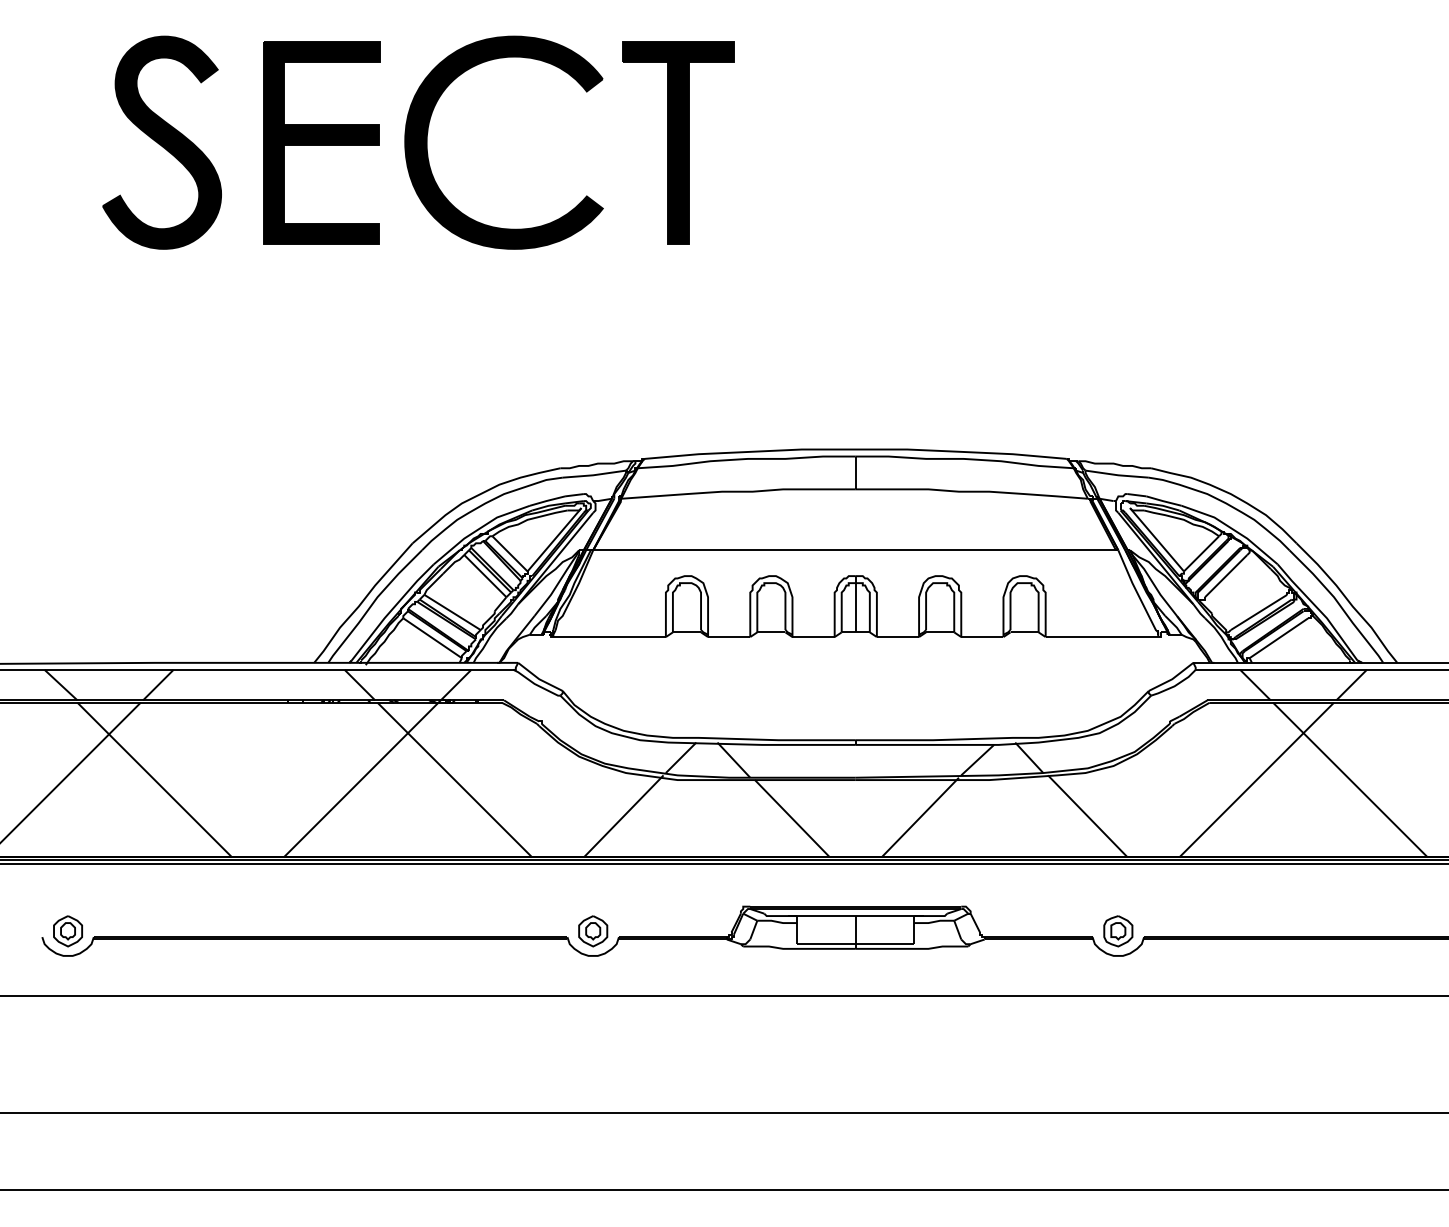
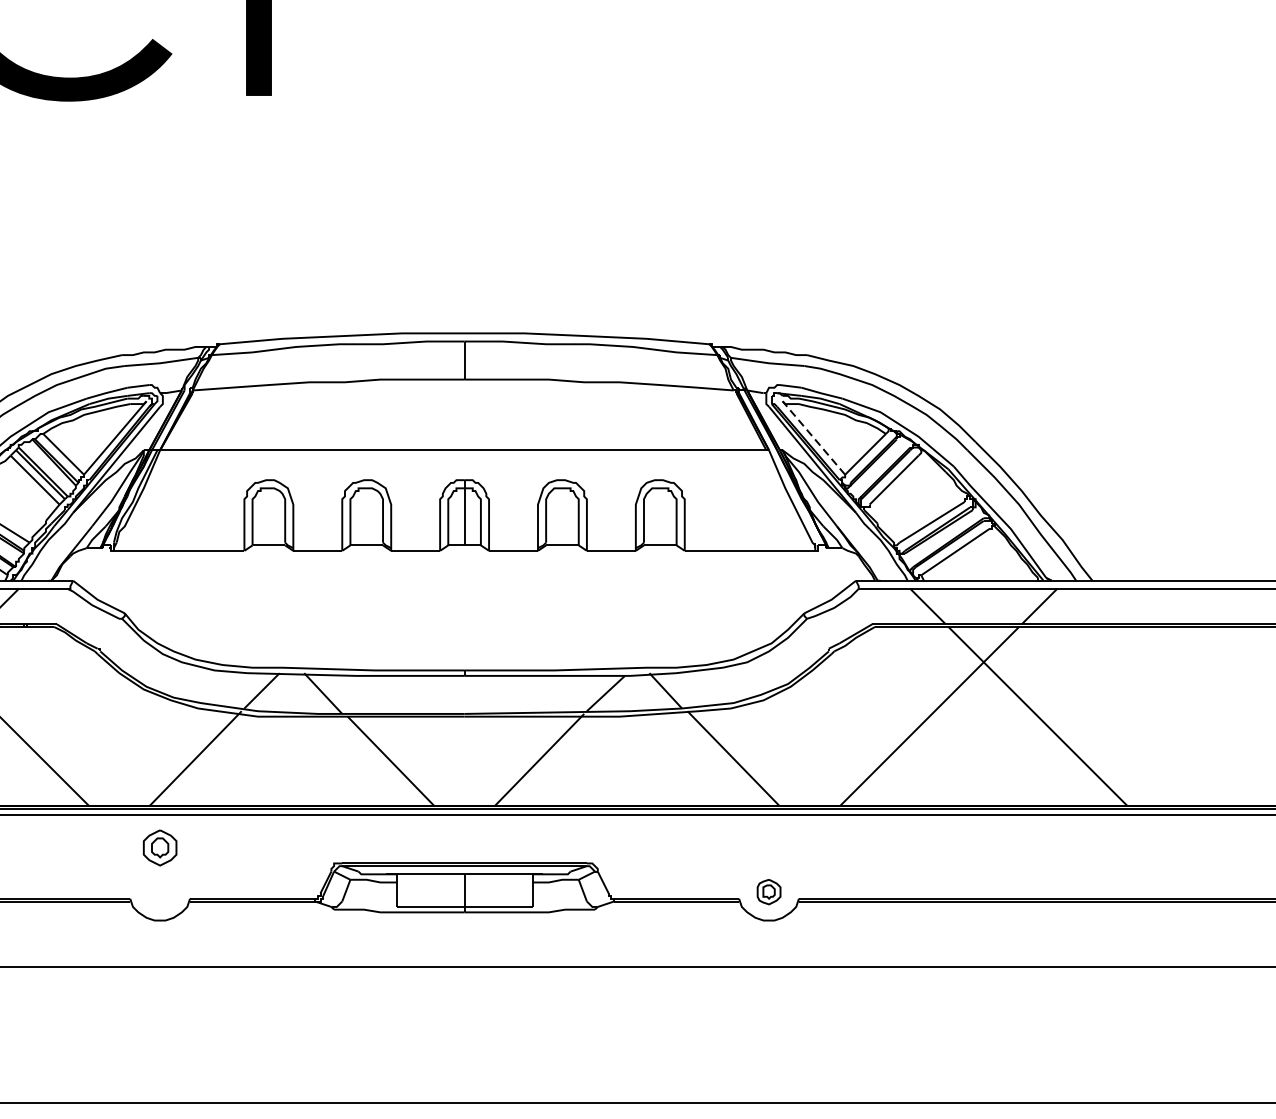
line: (1157, 539) -> (814, 437), solid -> dashed
part: (593, 931) -> (160, 848), moved
part: (1118, 931) -> (769, 892), size x0.7

